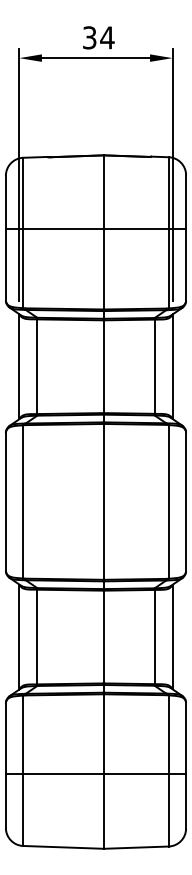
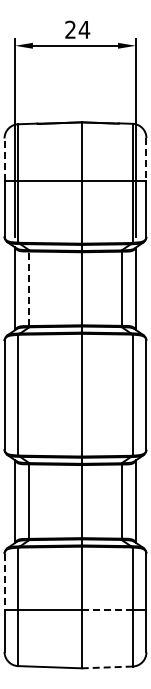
text: (89, 37) -> (70, 29), 34 -> 24
line: (5, 202) -> (4, 159), solid -> dashed
line: (186, 202) -> (146, 159), solid -> dashed
line: (36, 366) -> (28, 288), solid -> dashed
line: (5, 738) -> (4, 581), solid -> dashed
line: (136, 774) -> (107, 609), solid -> dashed
line: (136, 847) -> (107, 667), solid -> dashed

